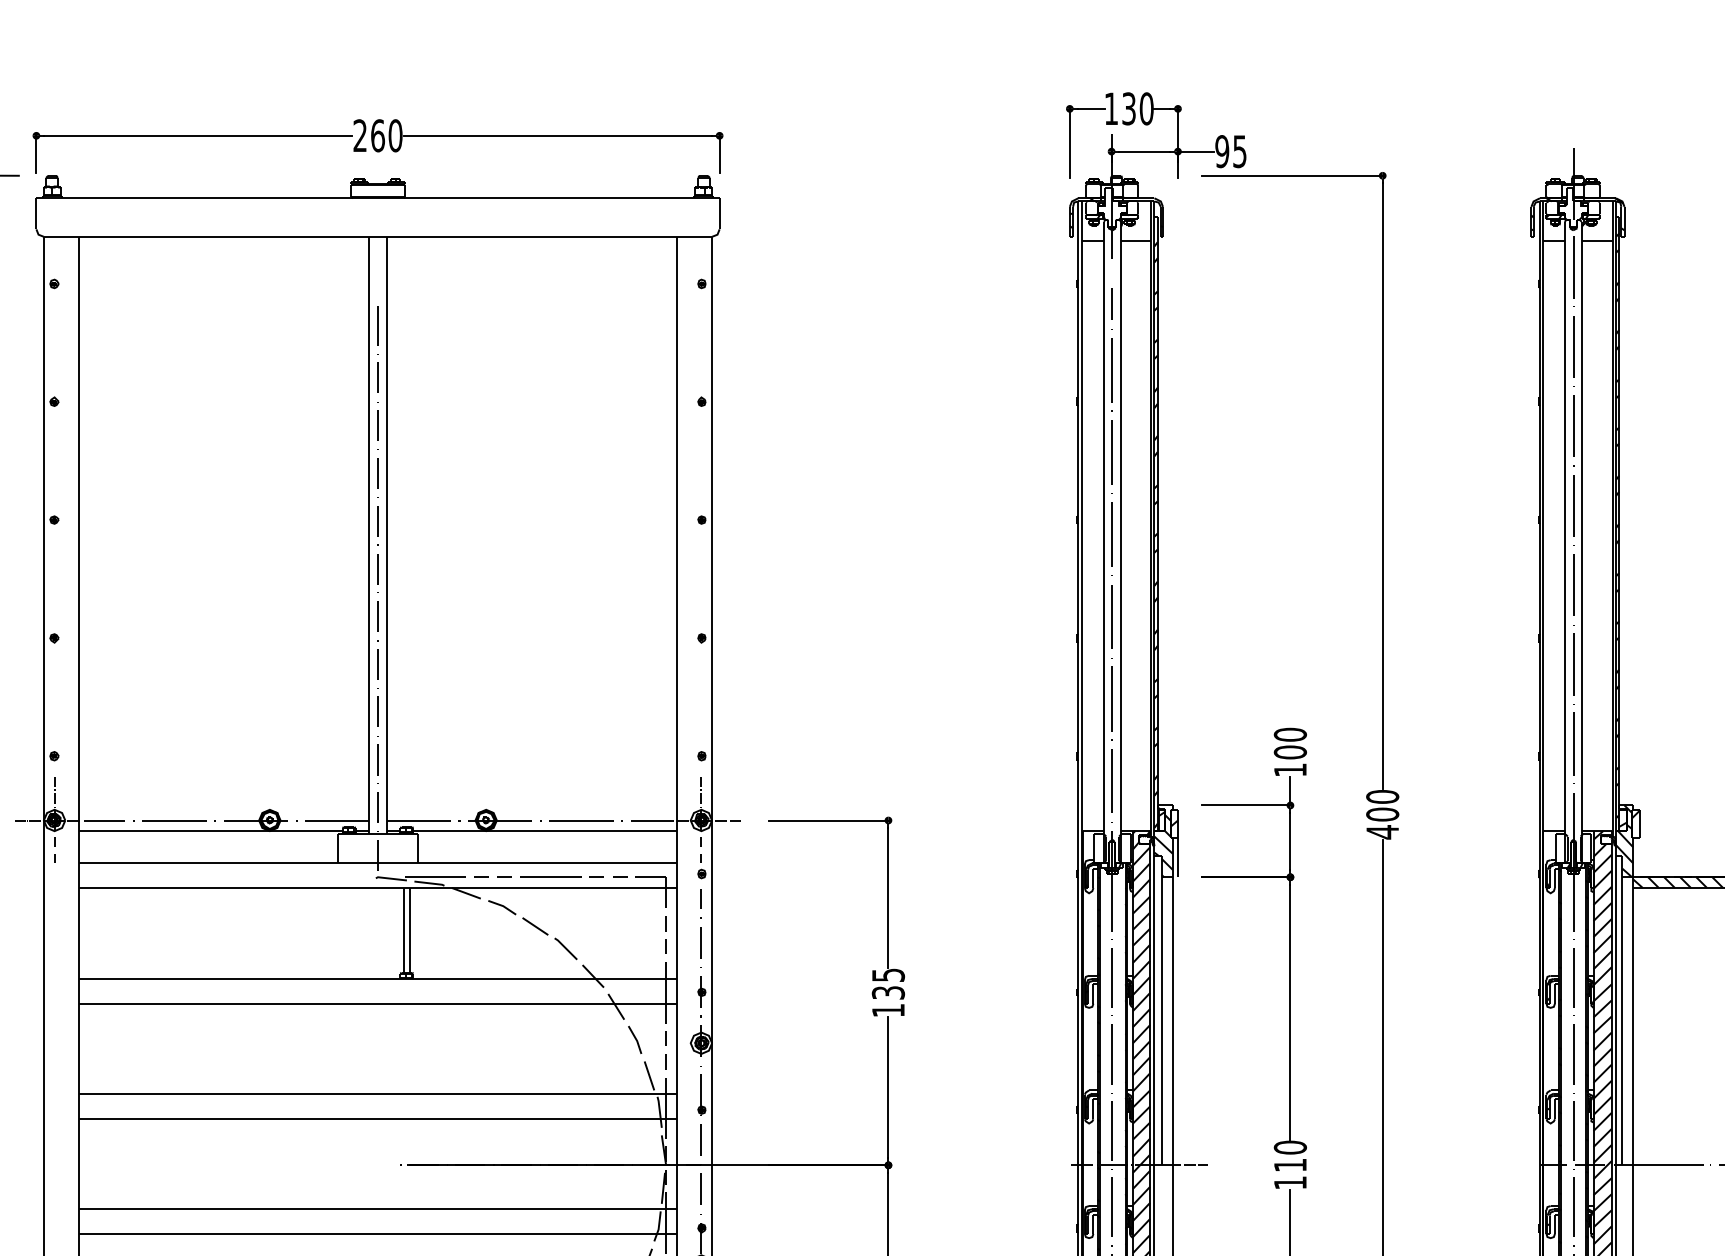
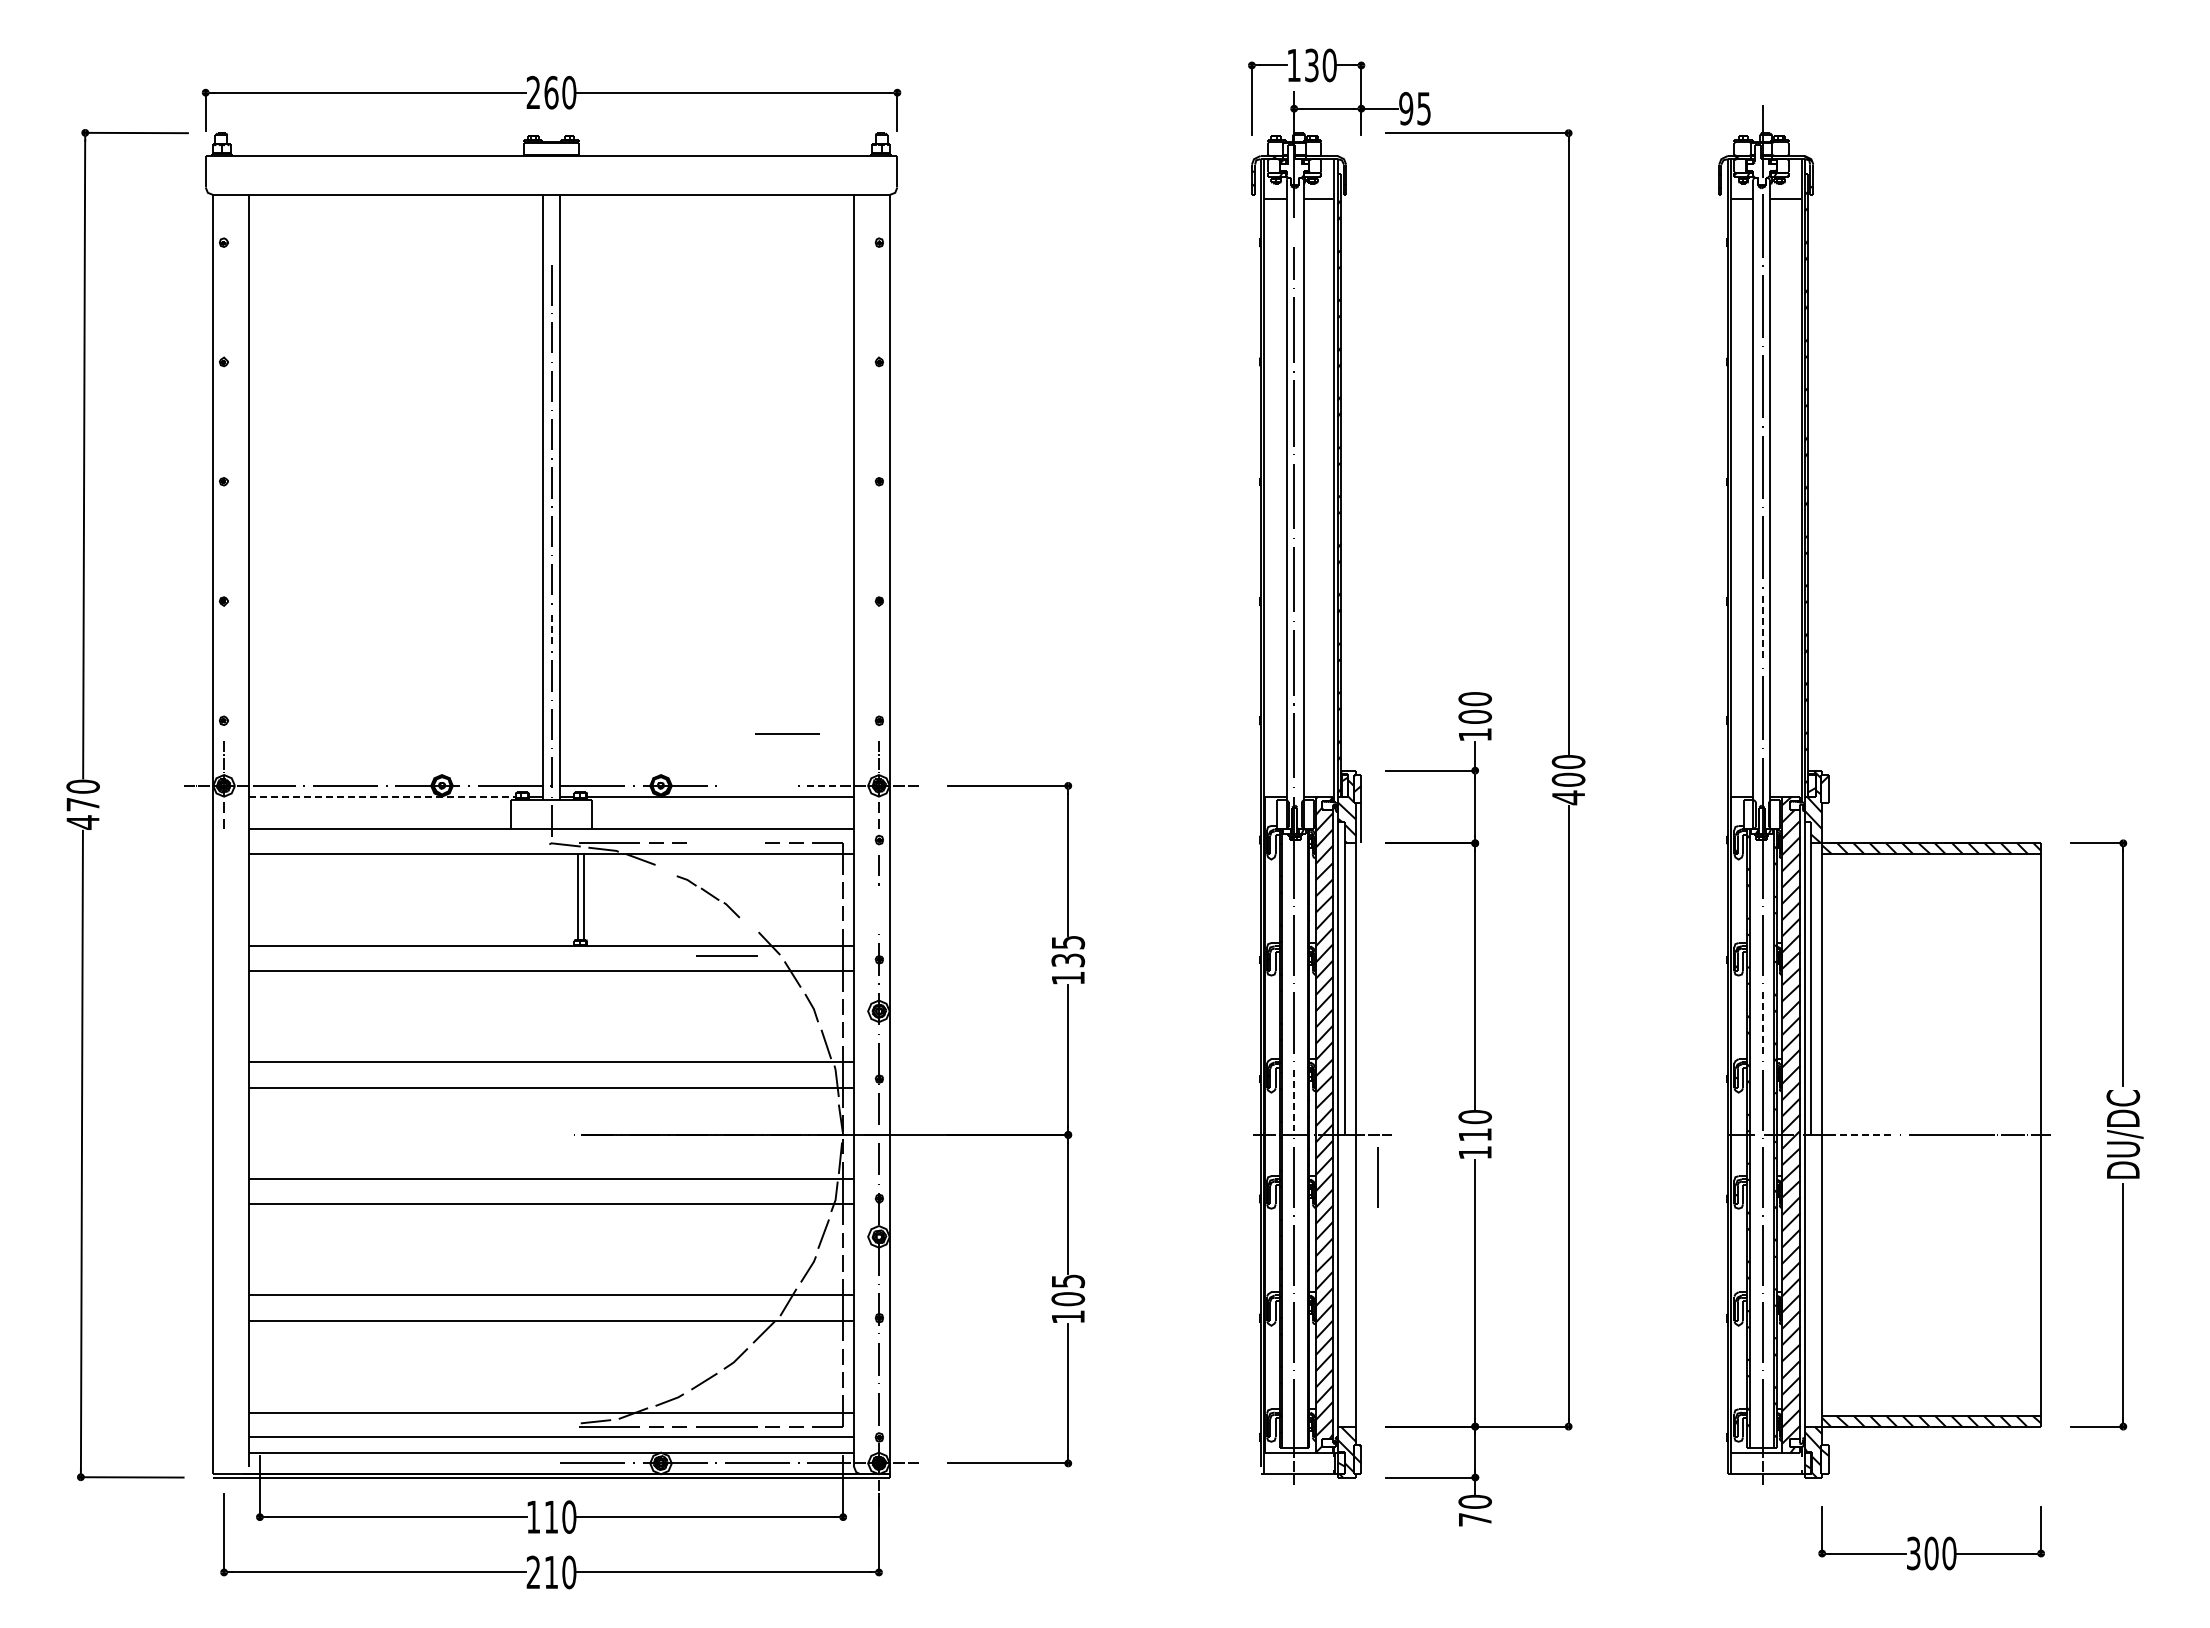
line: (377, 665) -> (551, 628), solid -> dashed
line: (1574, 665) -> (1762, 628), solid -> dashed
line: (581, 820) -> (787, 733), moved
line: (647, 820) -> (824, 785), solid -> dashed
line: (211, 831) -> (382, 796), solid -> dashed
line: (550, 876) -> (726, 955), moved
part: (533, 929) -> (708, 896), size x0.7
line: (700, 942) -> (878, 909), removed
line: (1574, 1054) -> (1762, 1022), solid -> dashed
line: (1111, 1131) -> (1294, 1100), solid -> dashed
line: (1672, 1164) -> (1861, 1134), solid -> dashed
line: (1193, 1207) -> (1377, 1177), added

